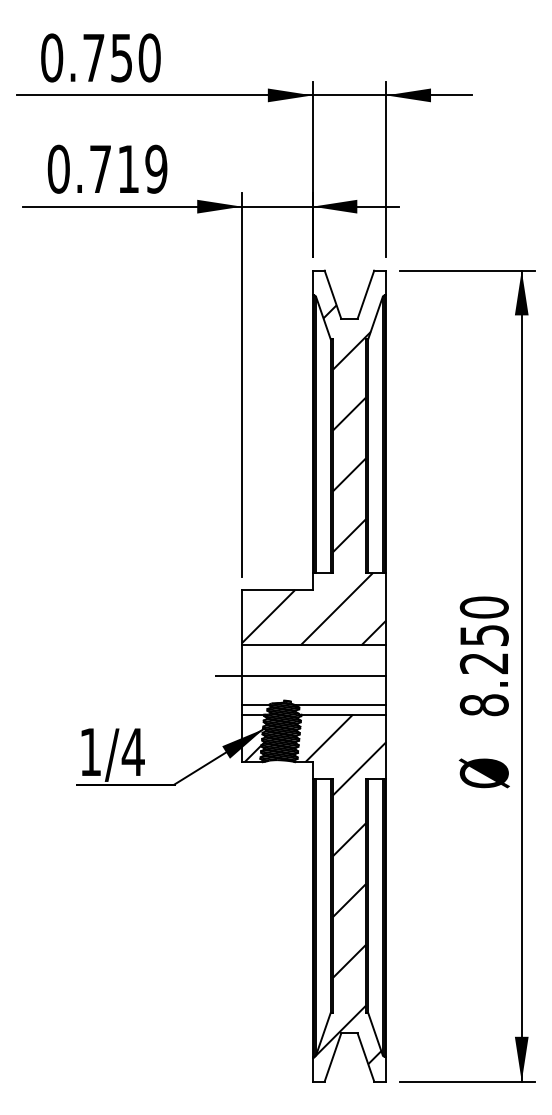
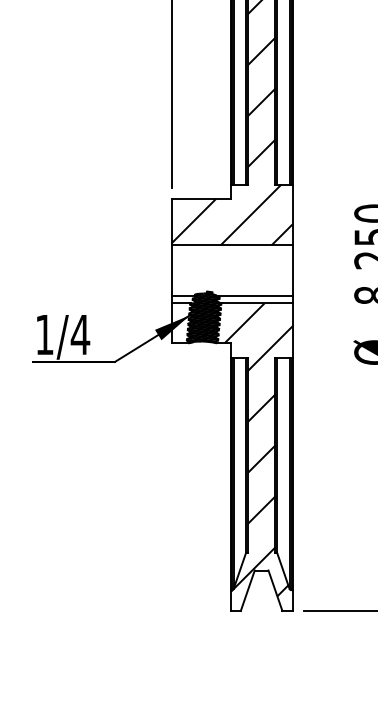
line: (304, 676) -> (223, 271), removed
hatch: (254, 752) -> (182, 335), removed

